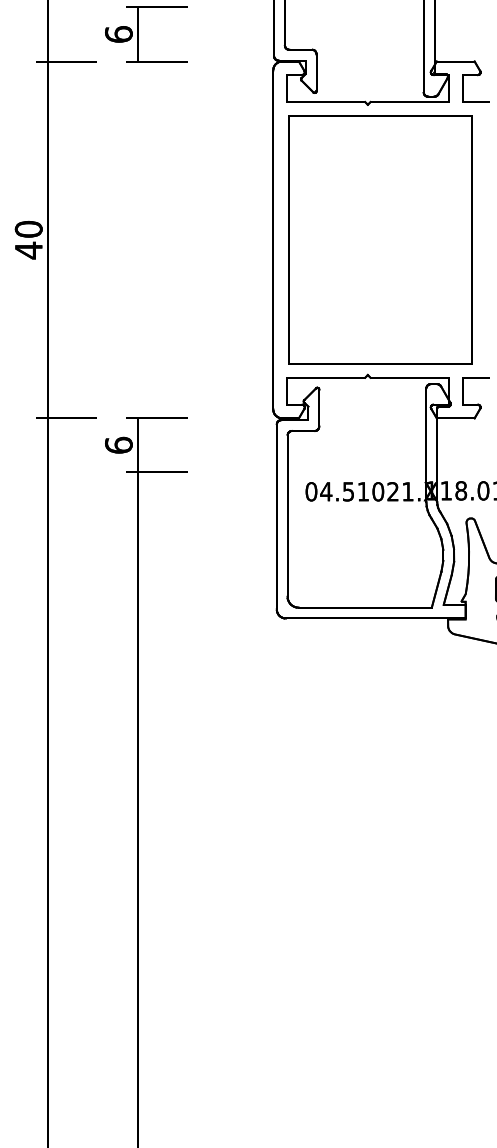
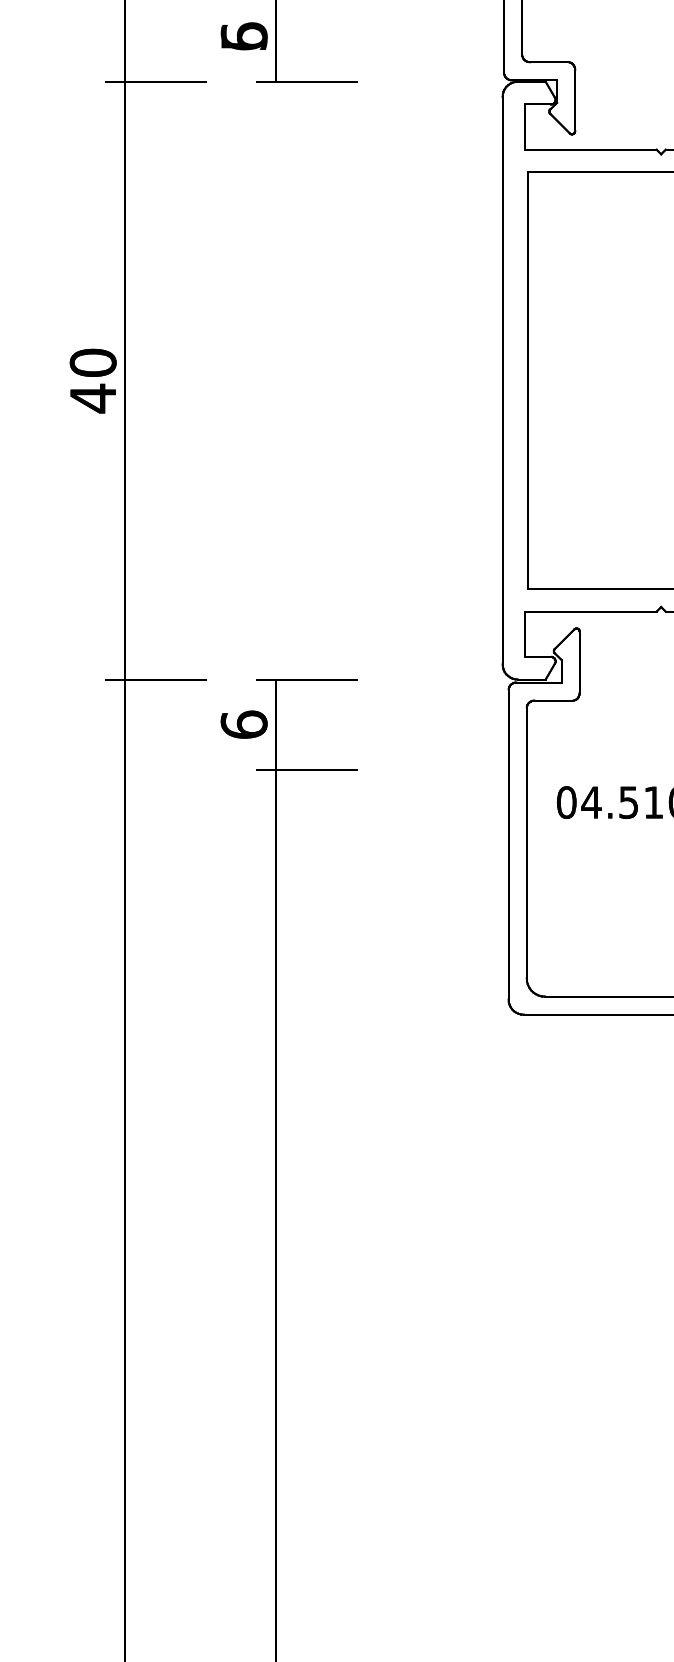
text: (118, 34) -> (243, 36), 6 -> 5

